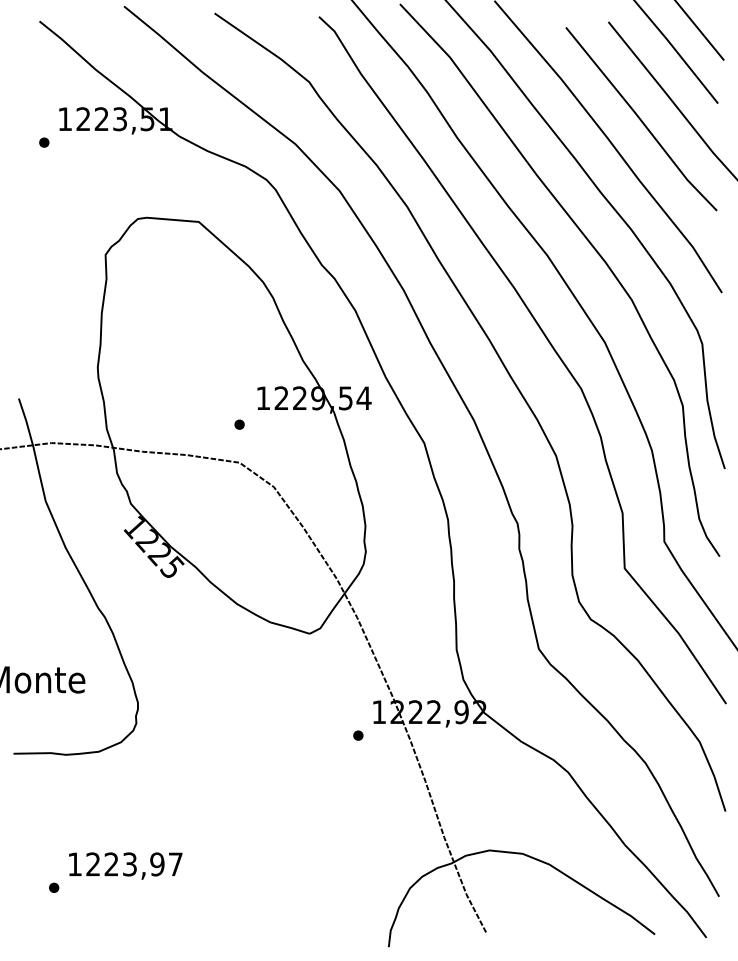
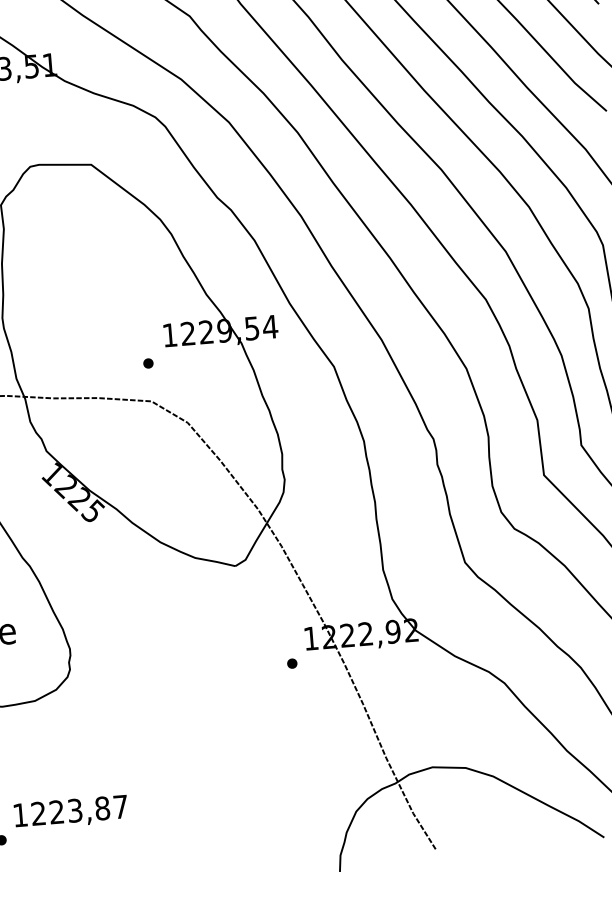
text: (157, 864) -> (102, 808), 1223,97 -> 1223,87

